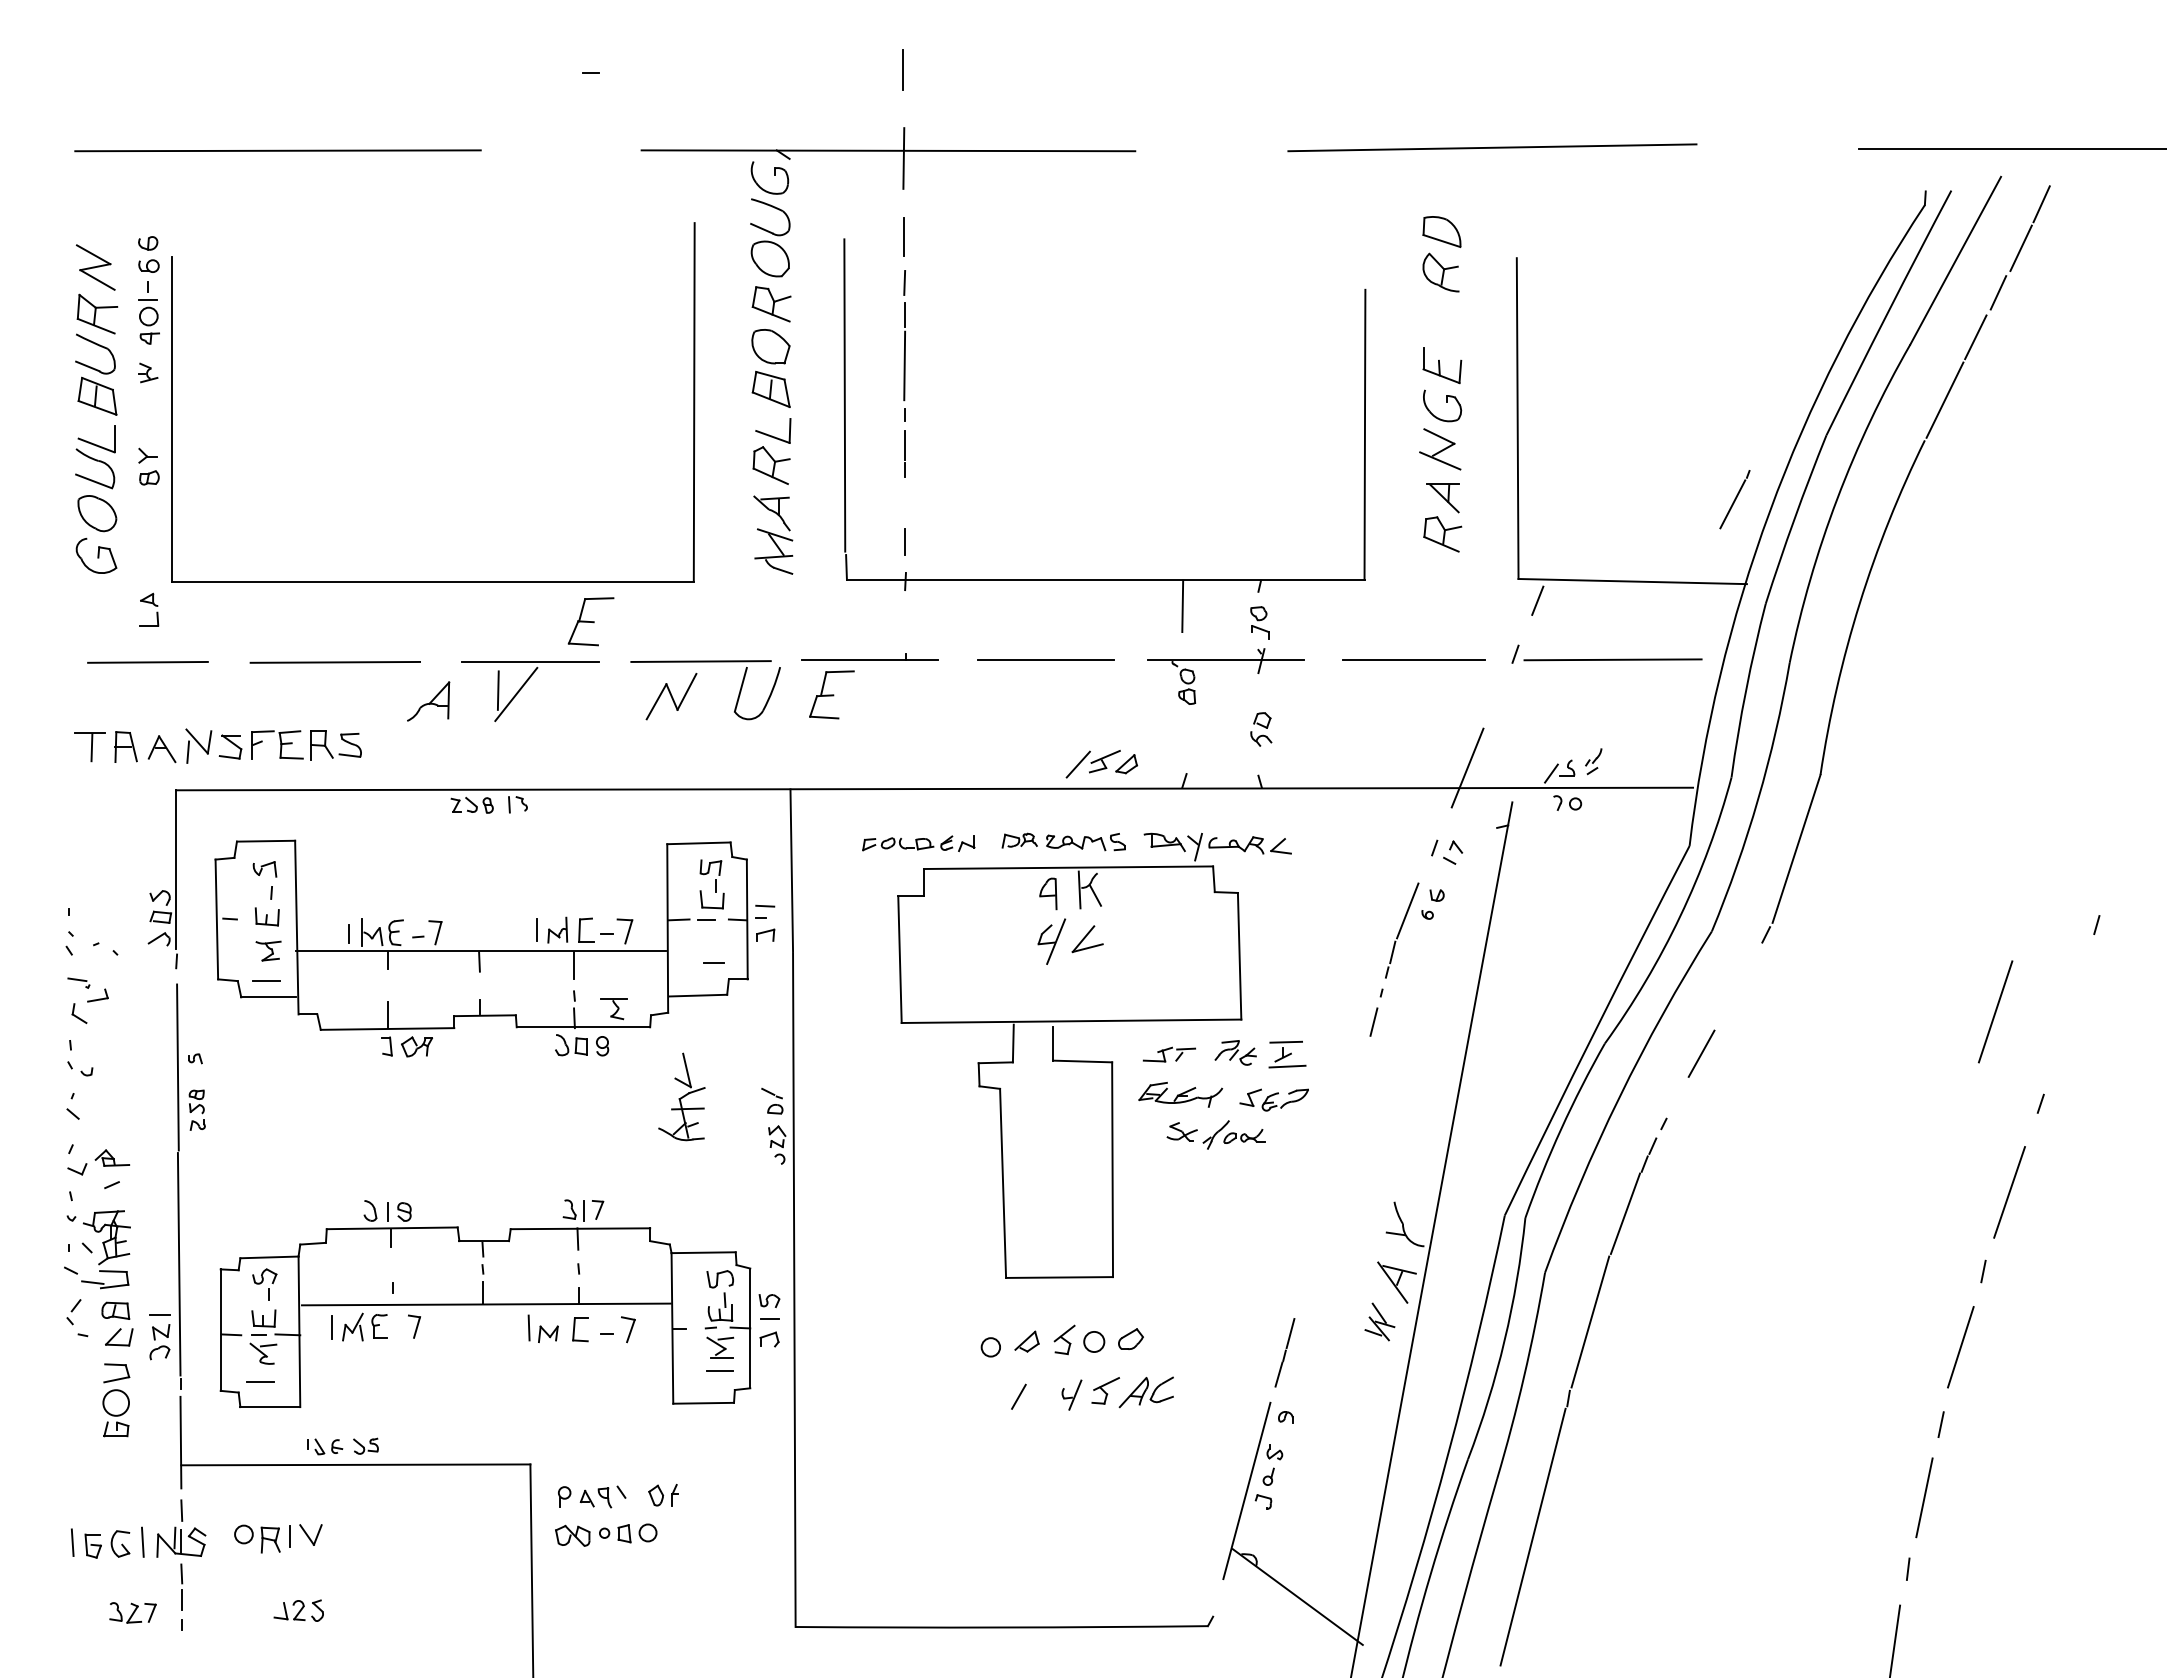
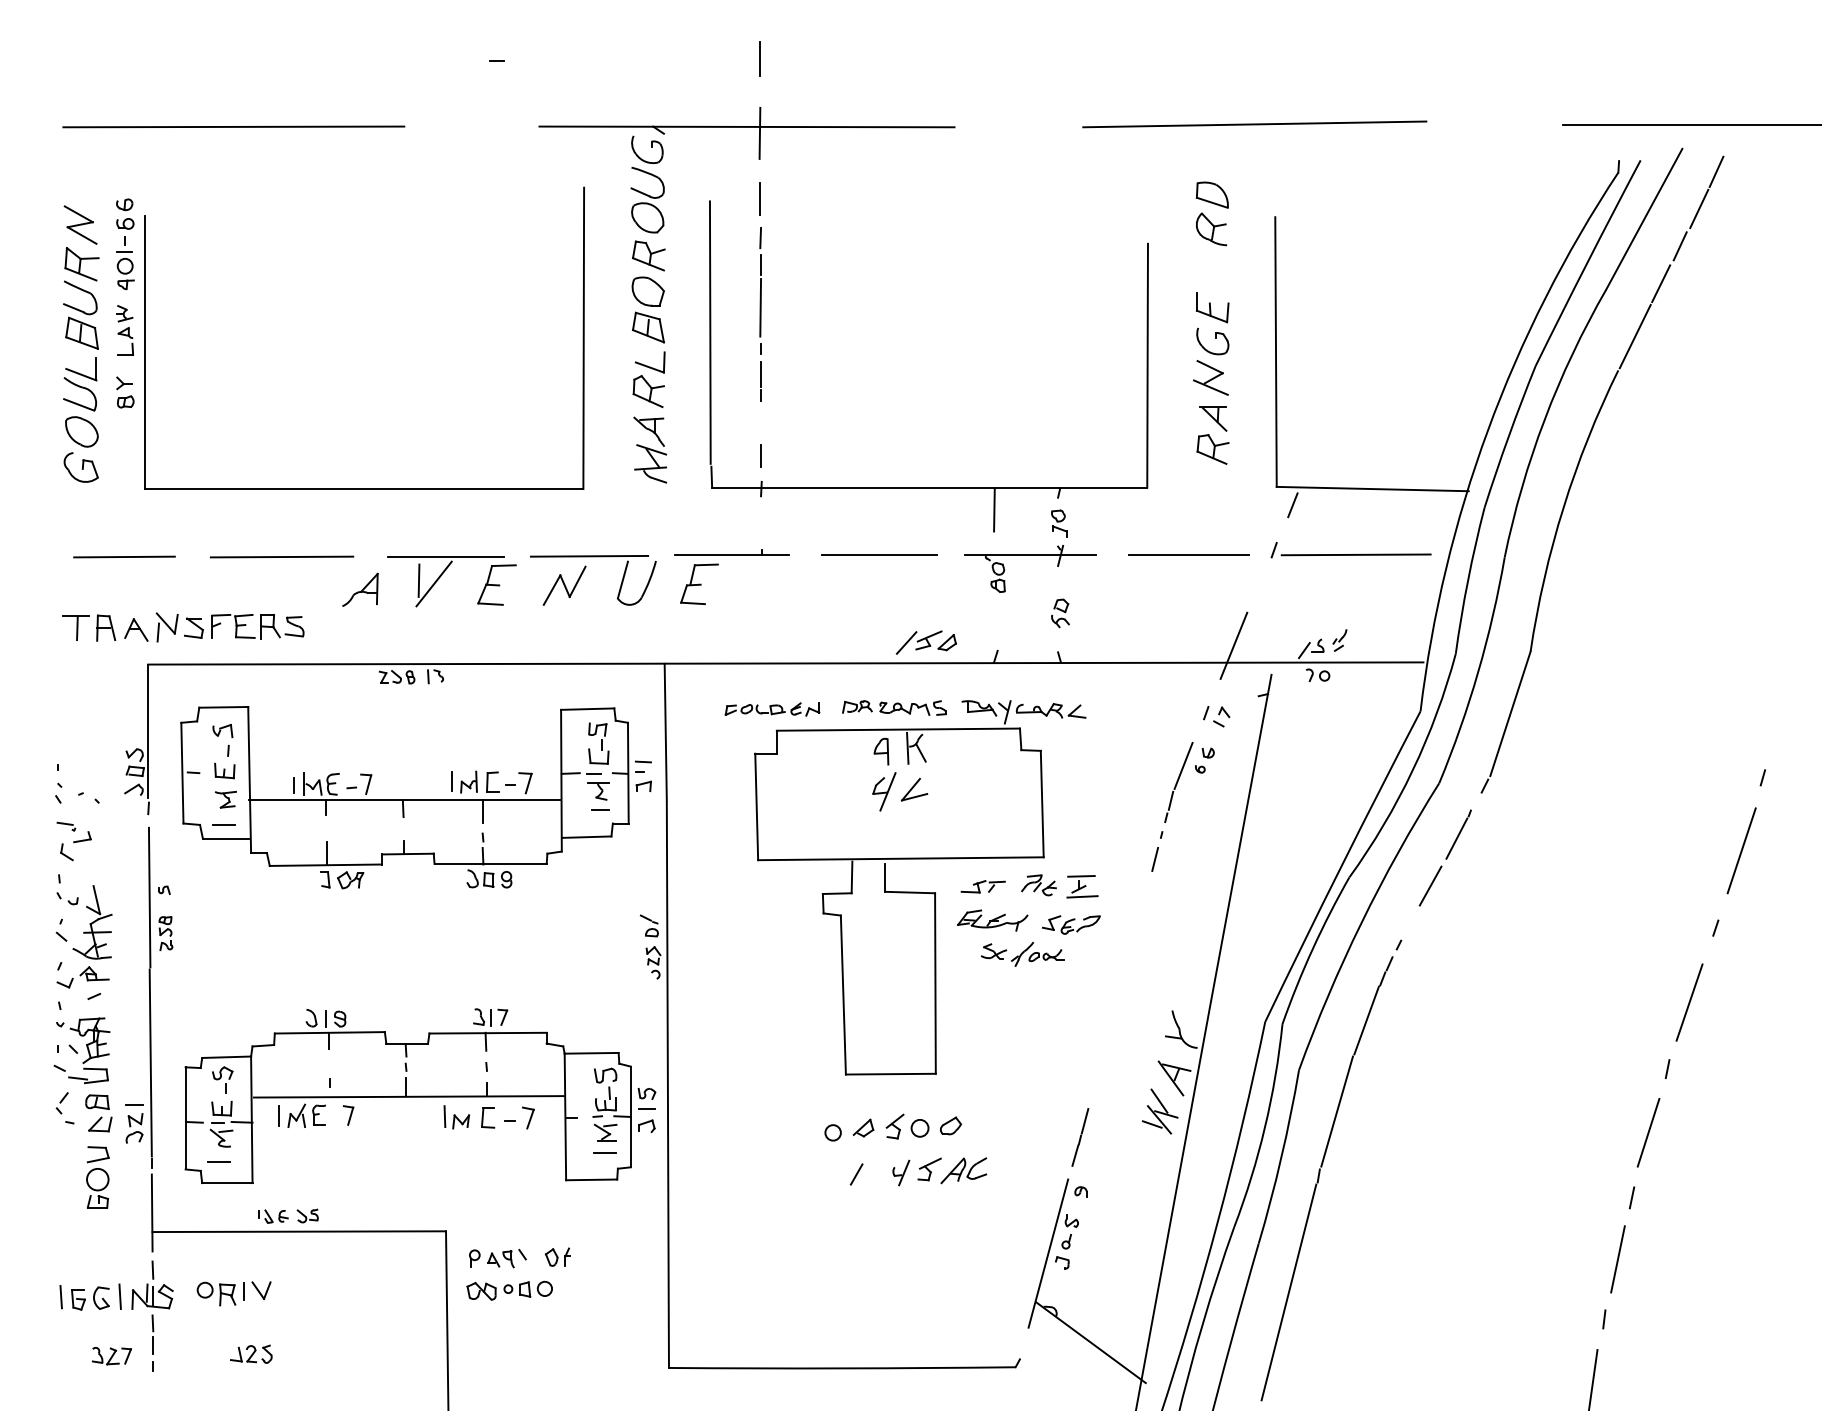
line: (1734, 499) -> (1458, 834), moved
part: (149, 609) -> (125, 341), moved
part: (590, 621) -> (496, 584), moved
part: (613, 1009) -> (598, 791), moved
line: (1995, 1011) -> (1741, 850), moved
part: (681, 1096) -> (92, 921), moved
part: (1379, 1321) -> (1159, 1111), size x1.43

